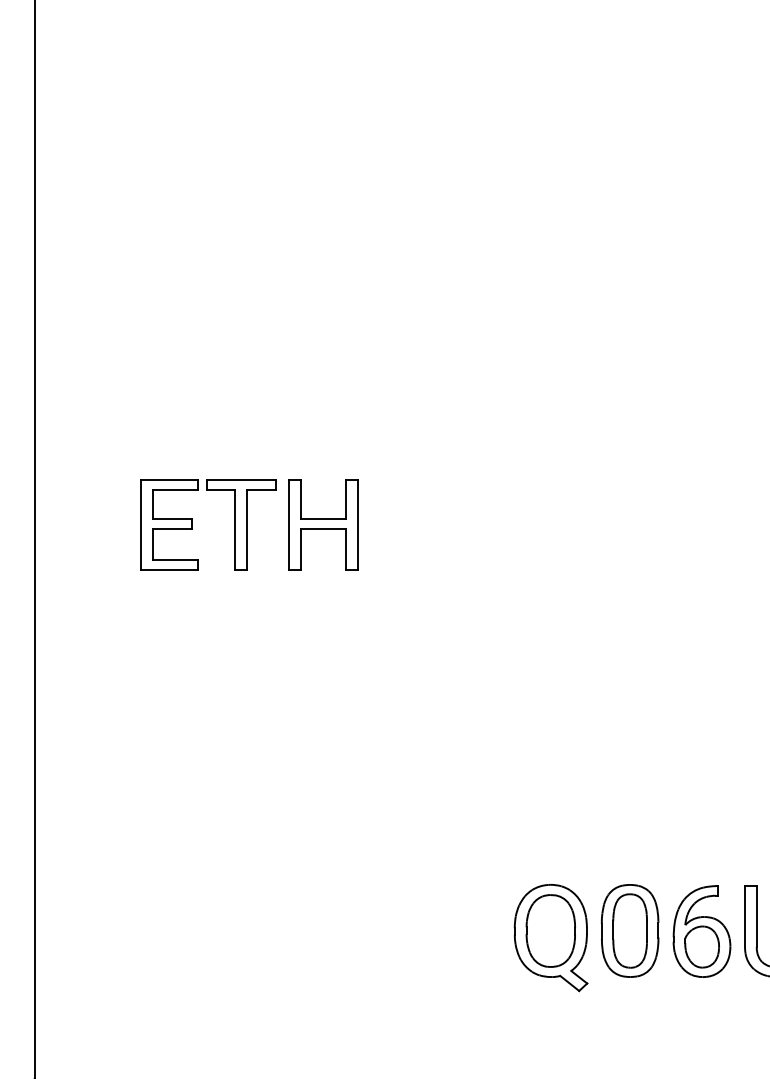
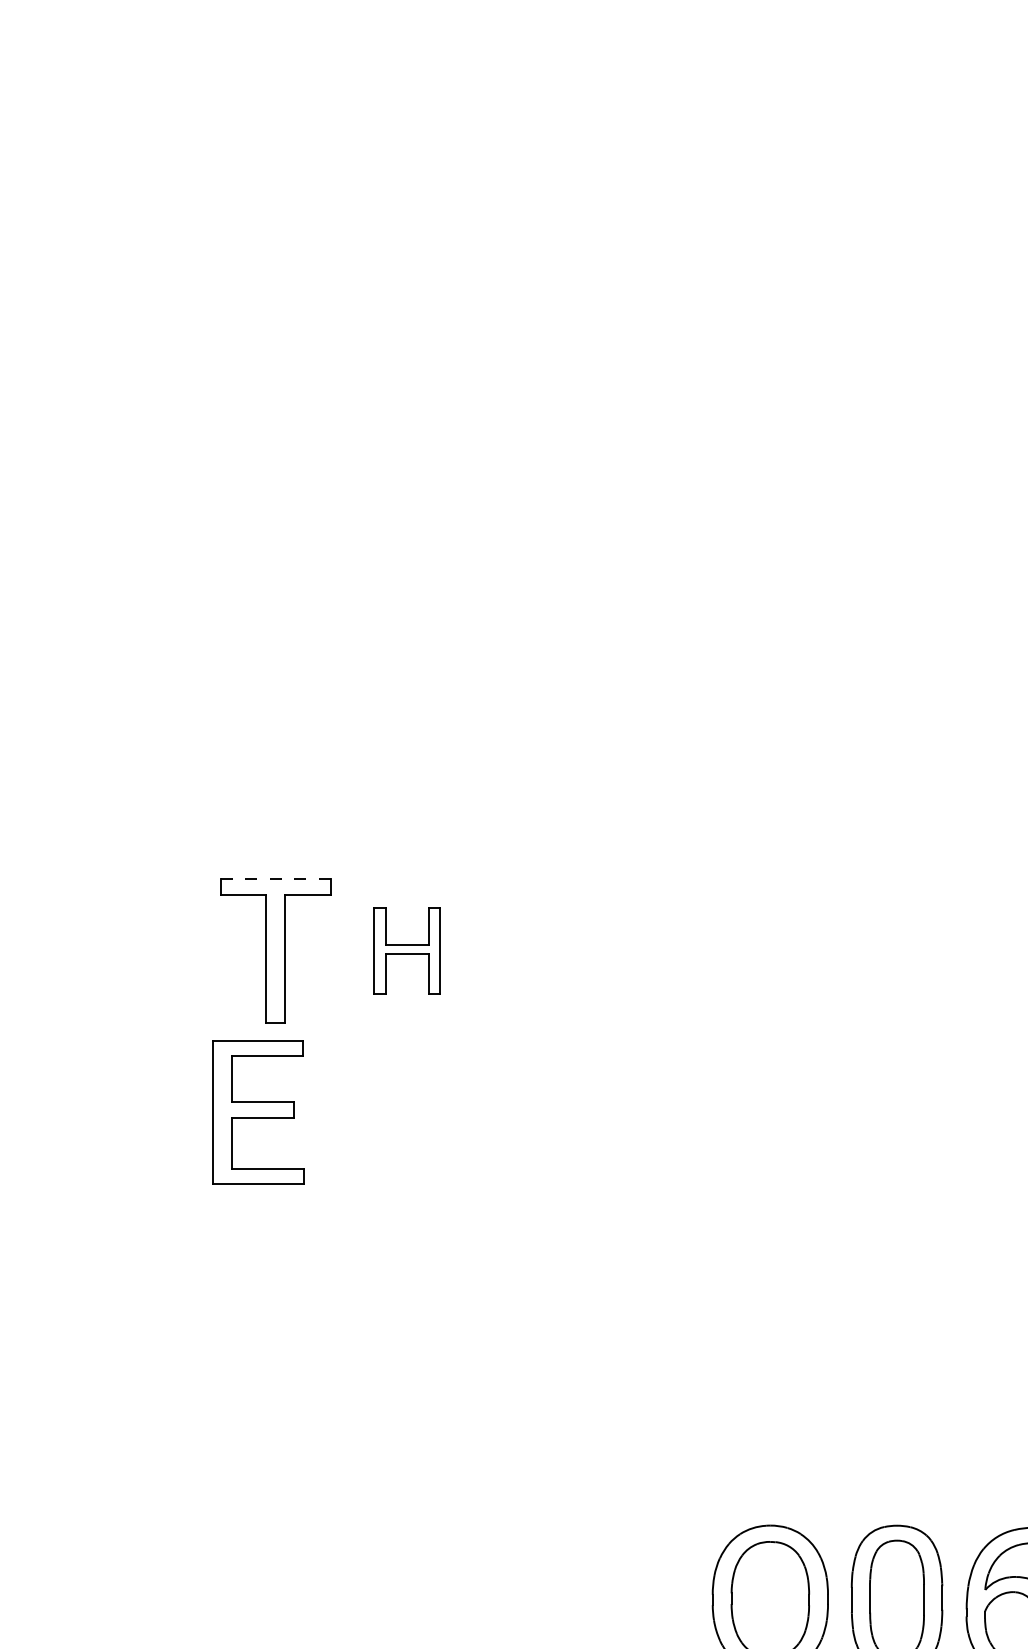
line: (241, 480) -> (276, 879), solid -> dashed
part: (169, 524) -> (258, 1111), moved
part: (323, 524) -> (407, 949), size x0.6

